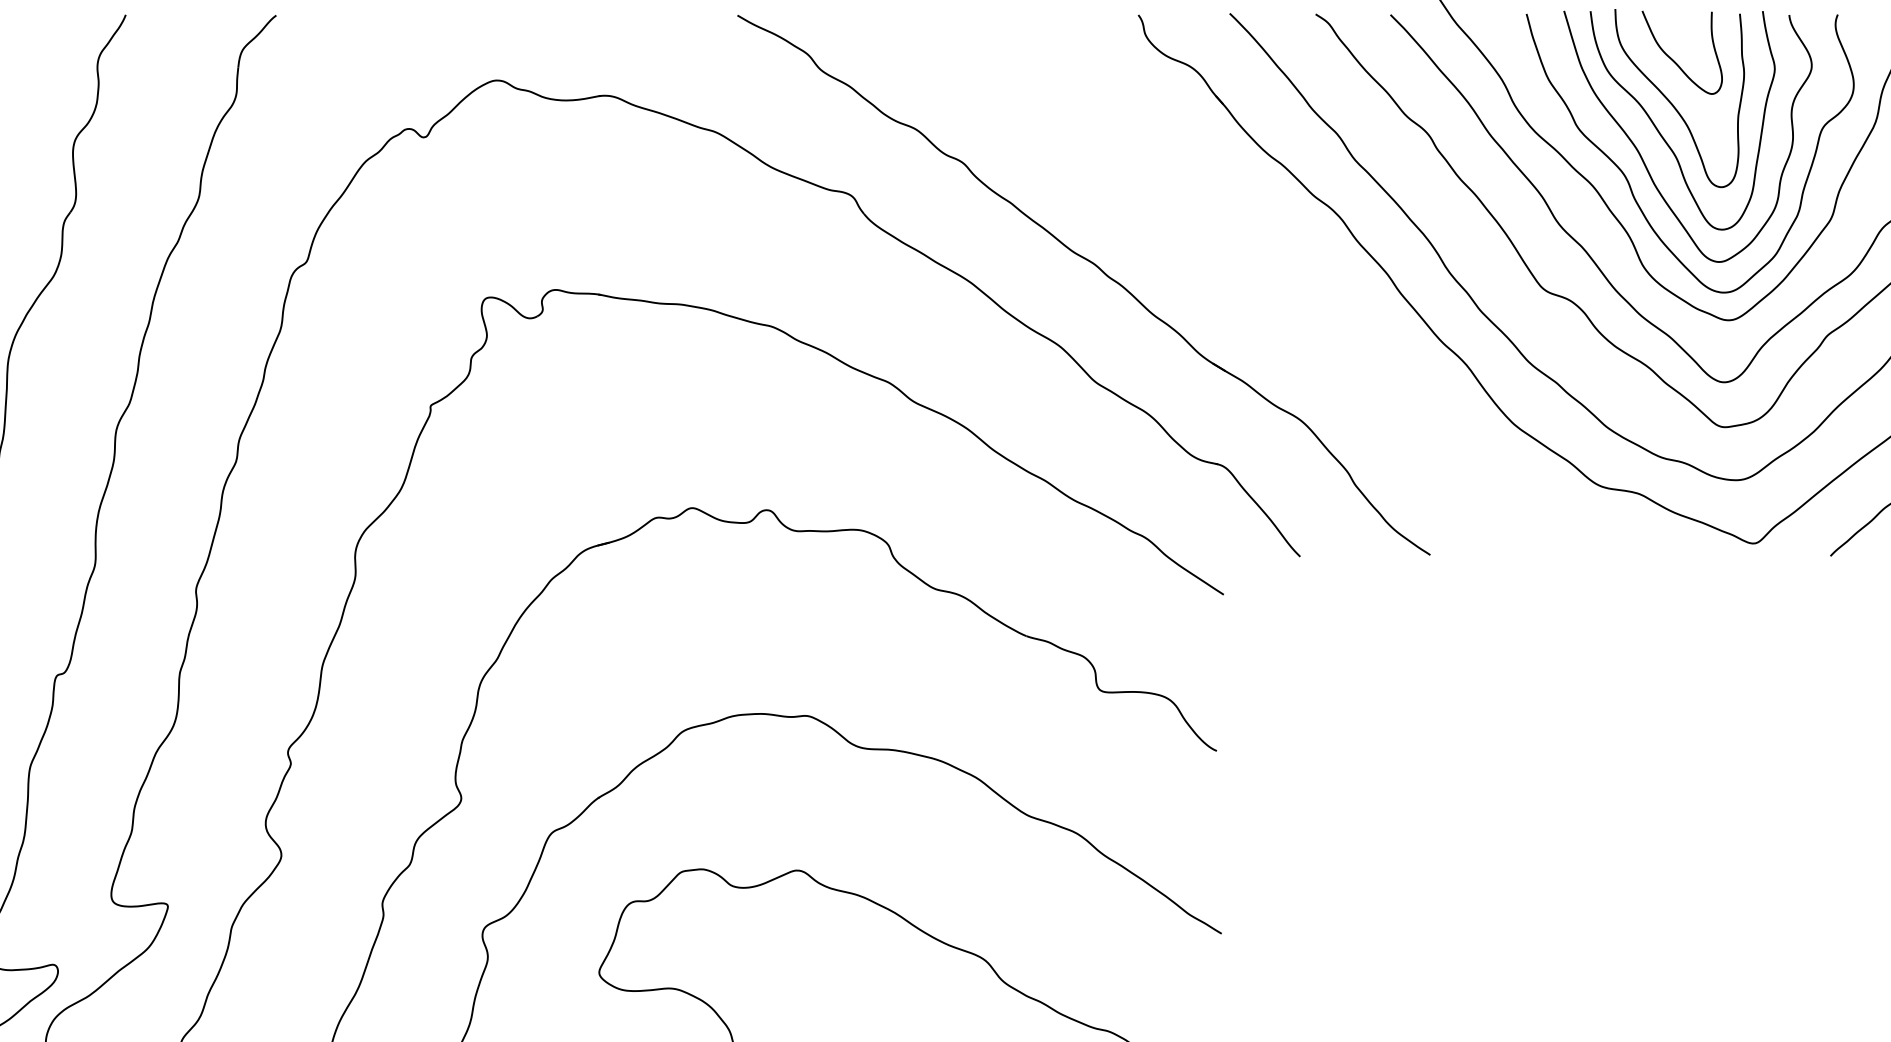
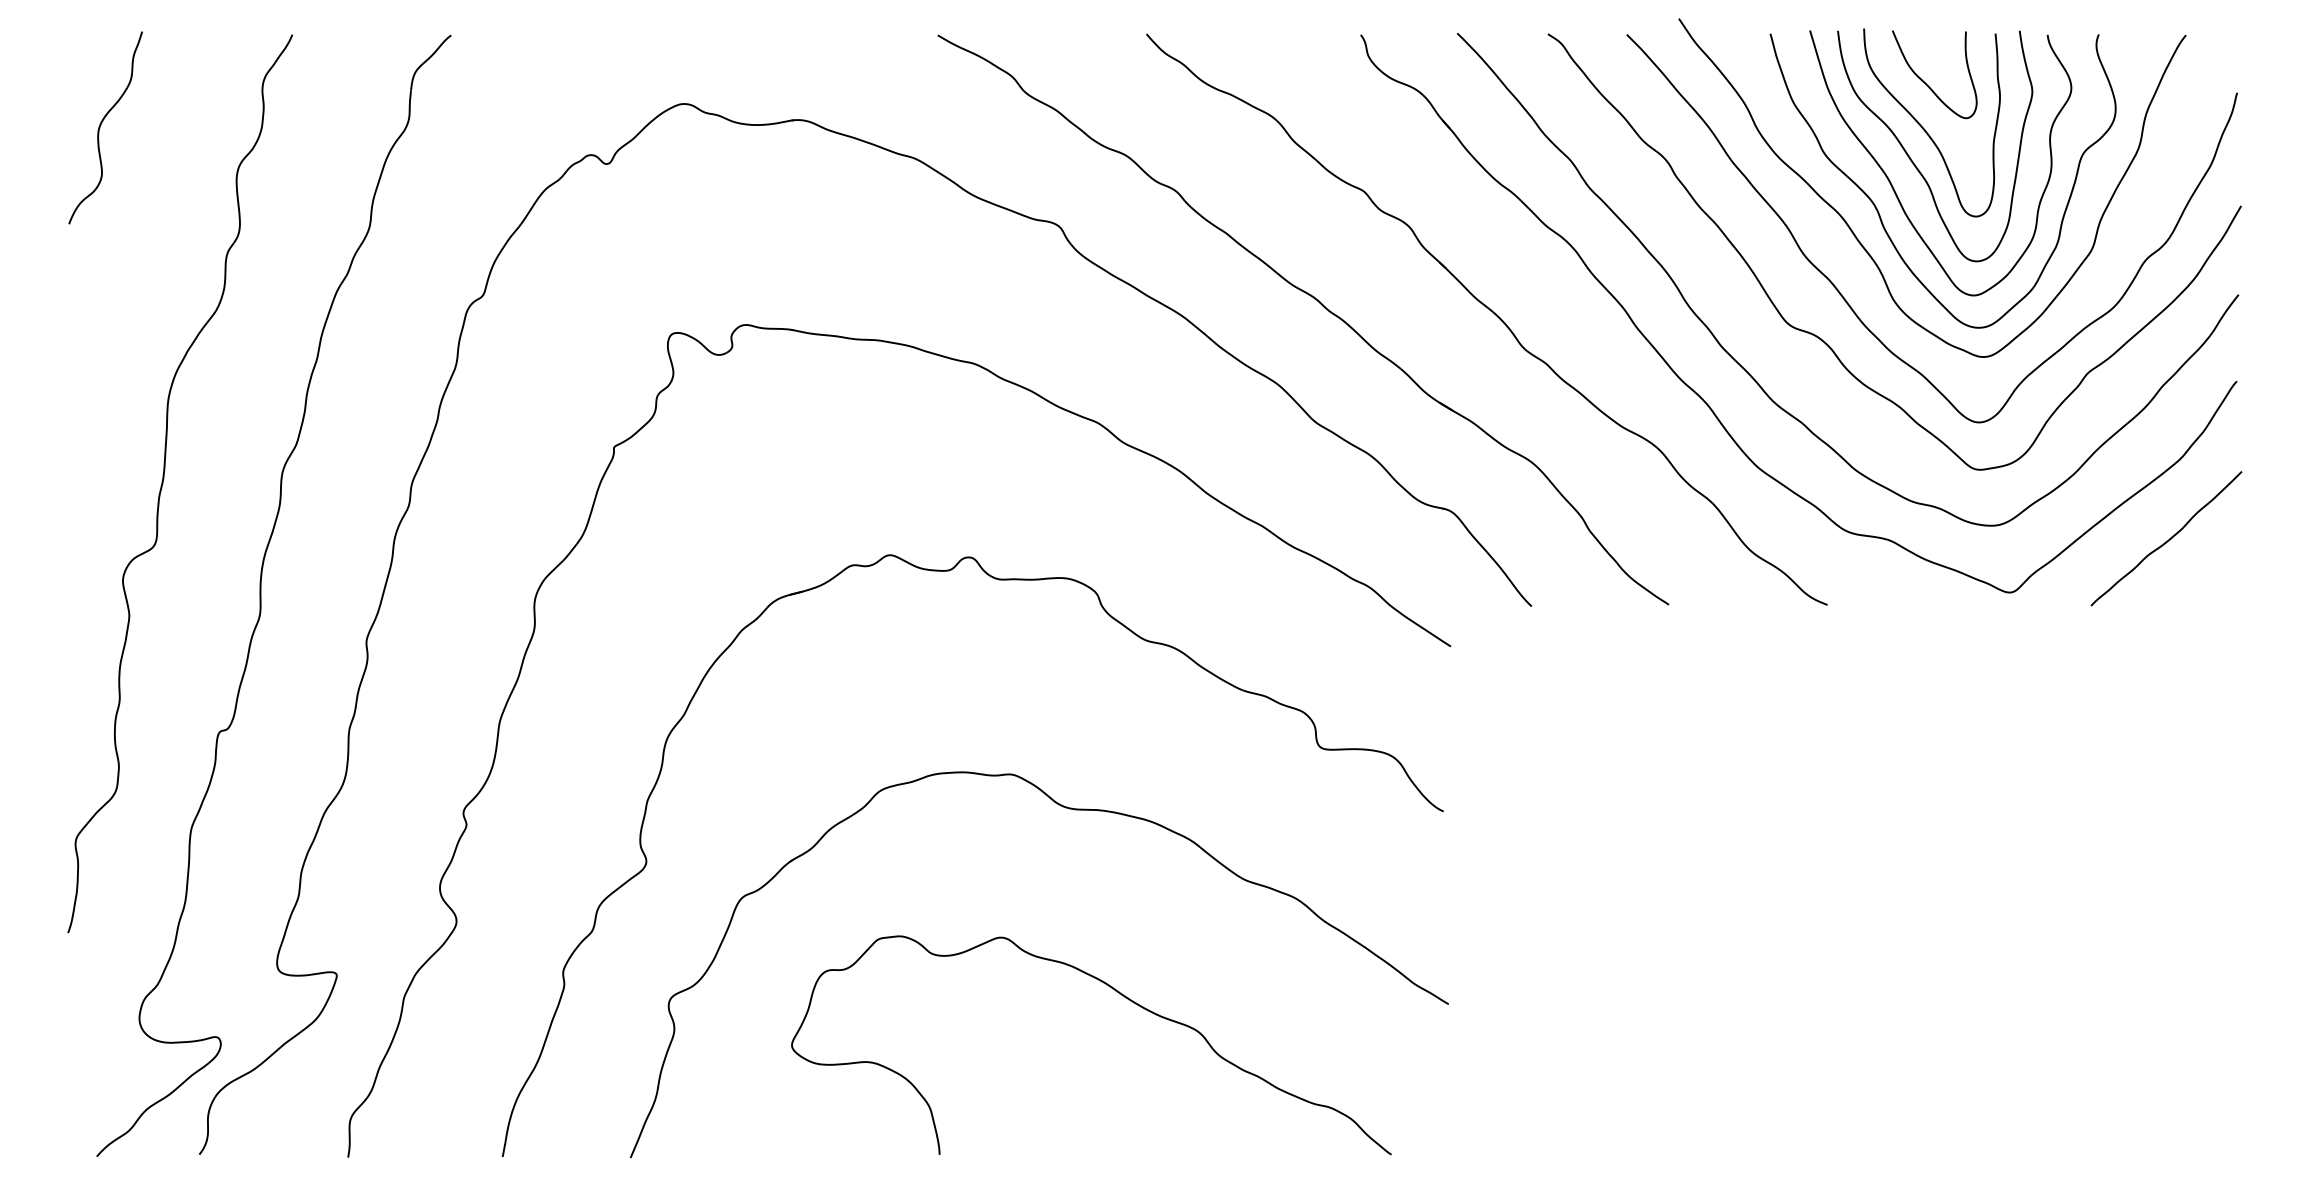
part: (1261, 277) -> (1490, 311), added

